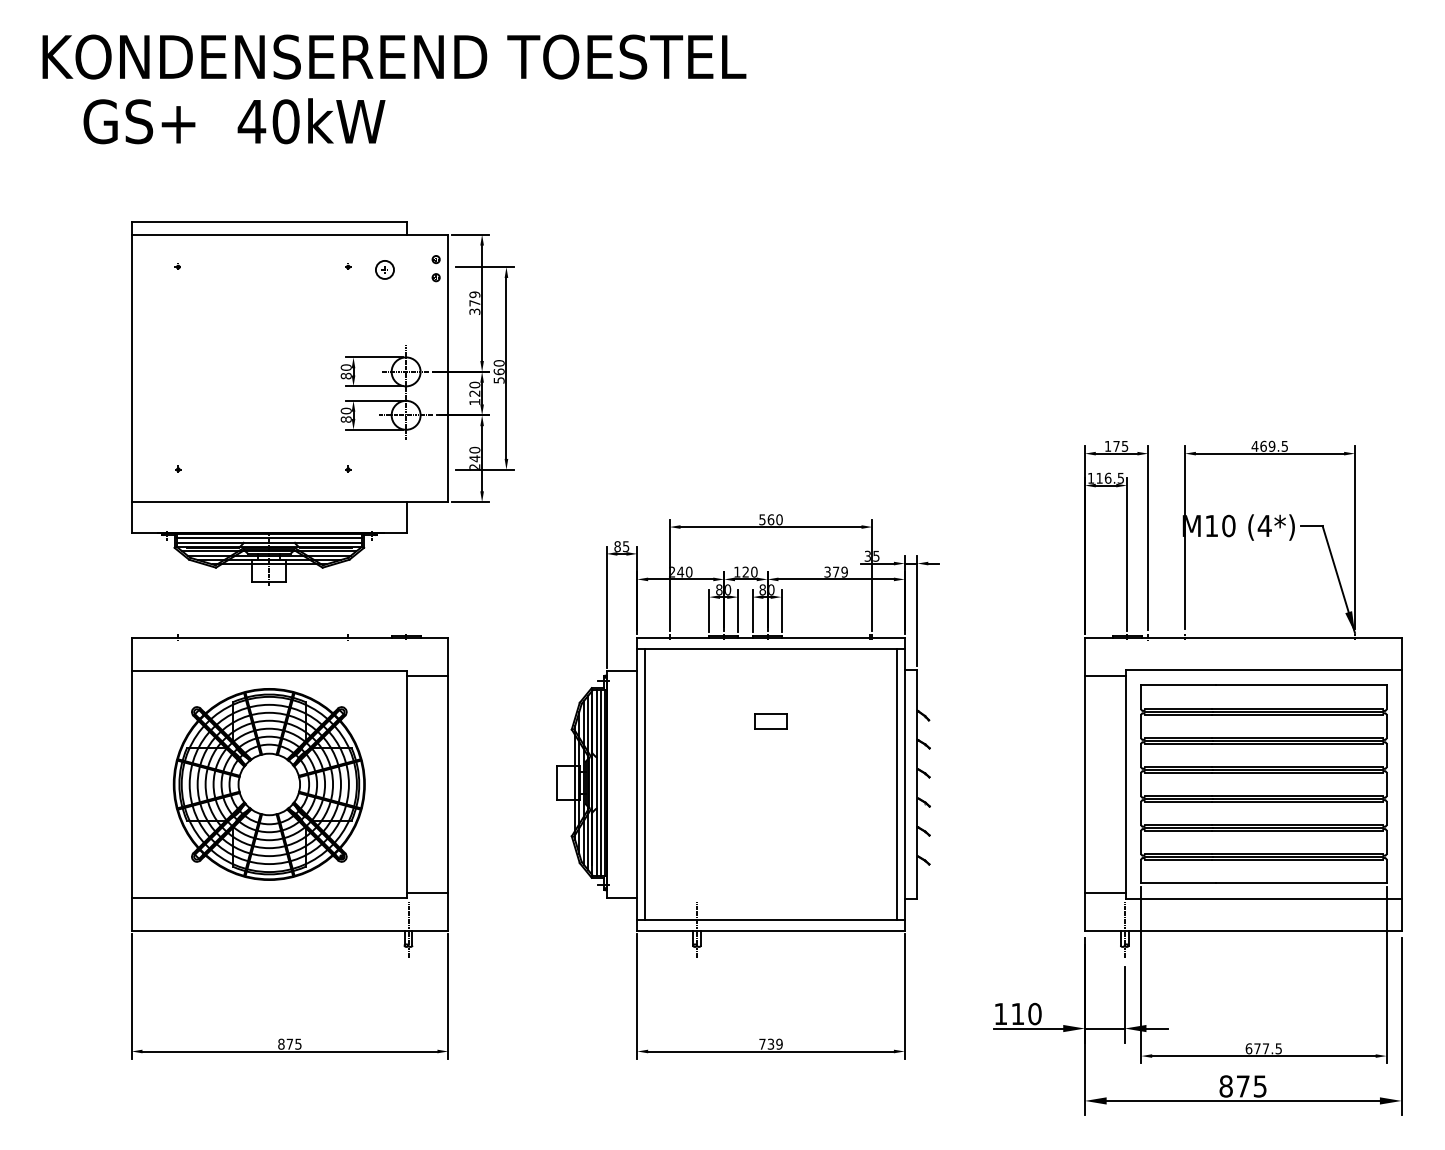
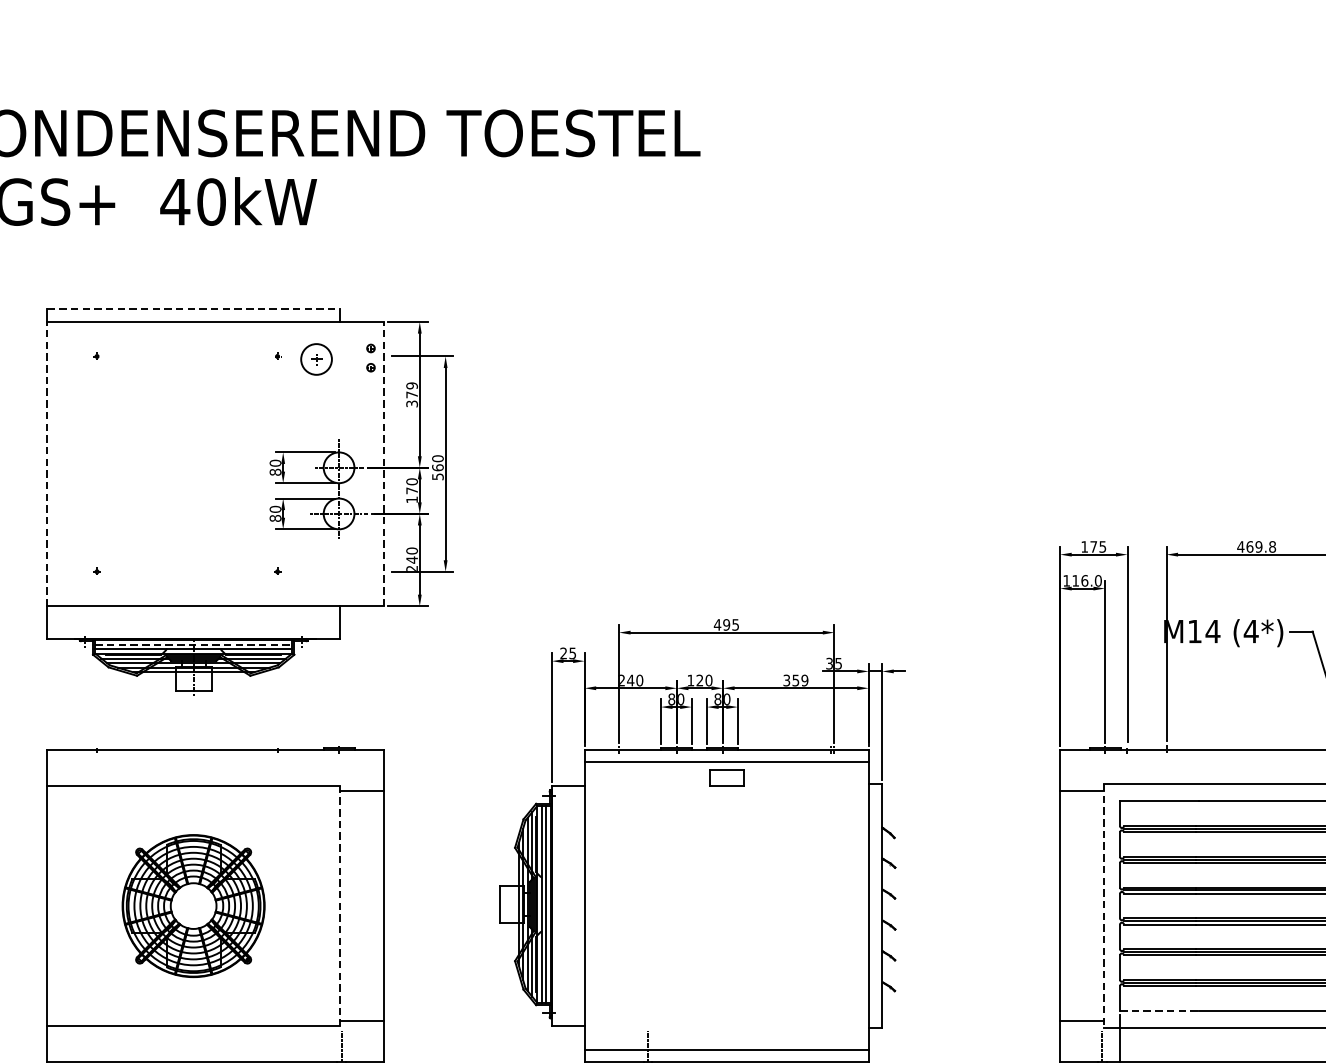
line: (269, 222) -> (193, 309), solid -> dashed
part: (384, 269) -> (316, 359), size x1.6
line: (131, 368) -> (47, 464), solid -> dashed
line: (448, 368) -> (384, 464), solid -> dashed
text: (474, 393) -> (411, 490), 120 -> 170
text: (1284, 445) -> (1272, 546), 469.5 -> 469.8
text: (1120, 477) -> (1097, 579), 116.5 -> 116.0
text: (770, 519) -> (726, 624), 560 -> 495
text: (1228, 525) -> (1212, 630), M10 -> M14
line: (269, 538) -> (193, 644), solid -> dashed
text: (617, 546) -> (563, 653), 85 -> 25
text: (836, 571) -> (796, 679), 379 -> 359
part: (770, 721) -> (726, 777), moved
line: (644, 783) -> (592, 905), removed
line: (897, 783) -> (861, 905), removed
part: (268, 784) -> (192, 906), size x0.7
line: (407, 784) -> (340, 906), solid -> dashed
line: (1126, 784) -> (1104, 906), solid -> dashed
line: (1179, 883) -> (1160, 1011), solid -> dashed

